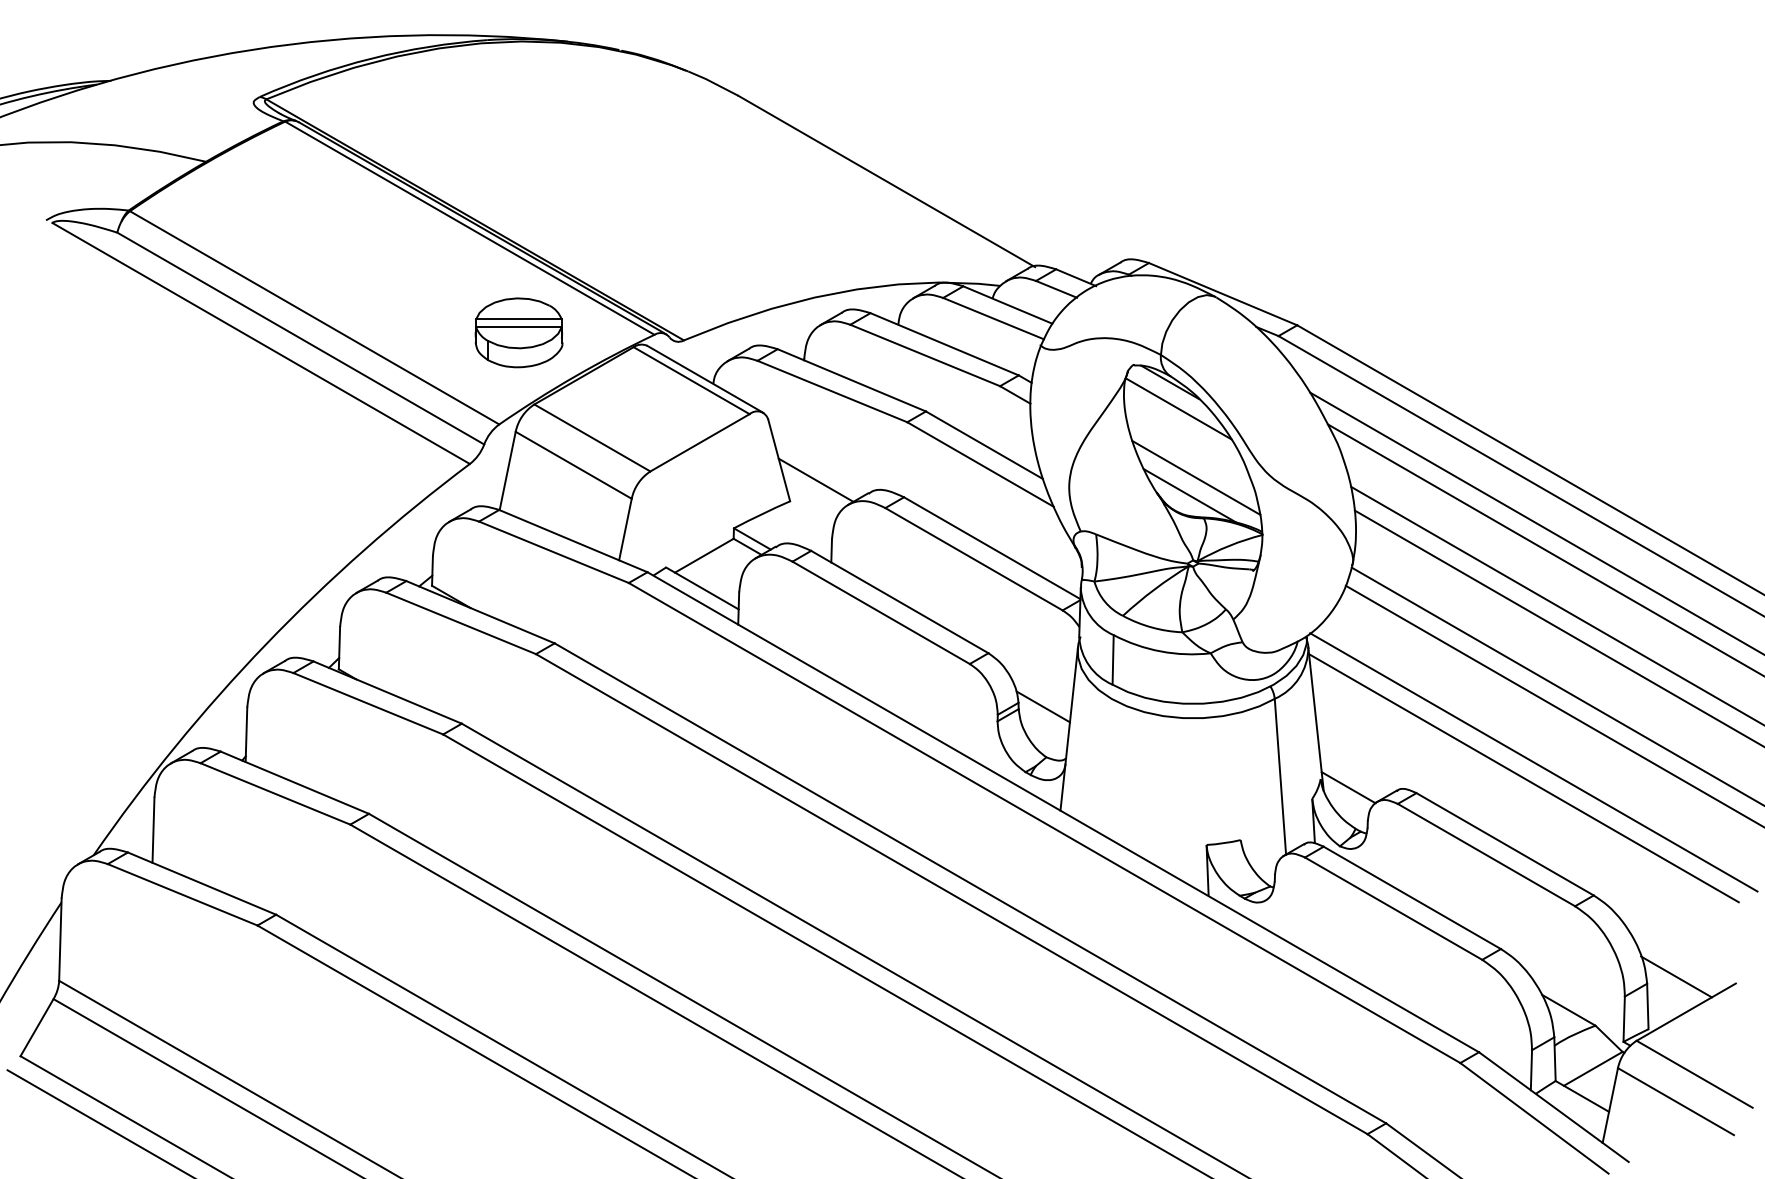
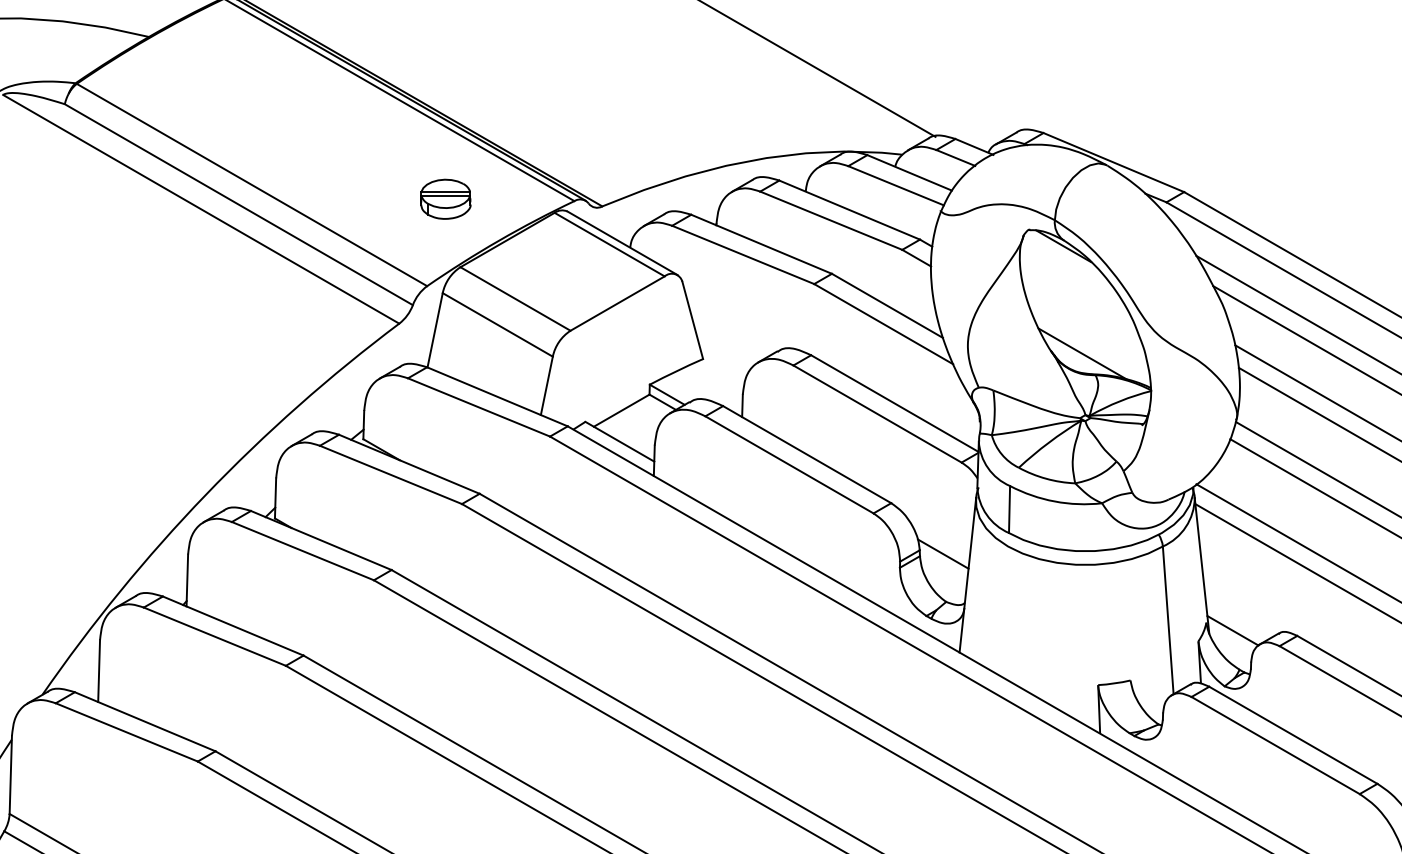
part: (518, 332) -> (445, 198), size x0.6
line: (1178, 408) -> (1071, 271), removed
line: (1196, 477) -> (1088, 336), removed
line: (815, 479) -> (727, 338), removed

